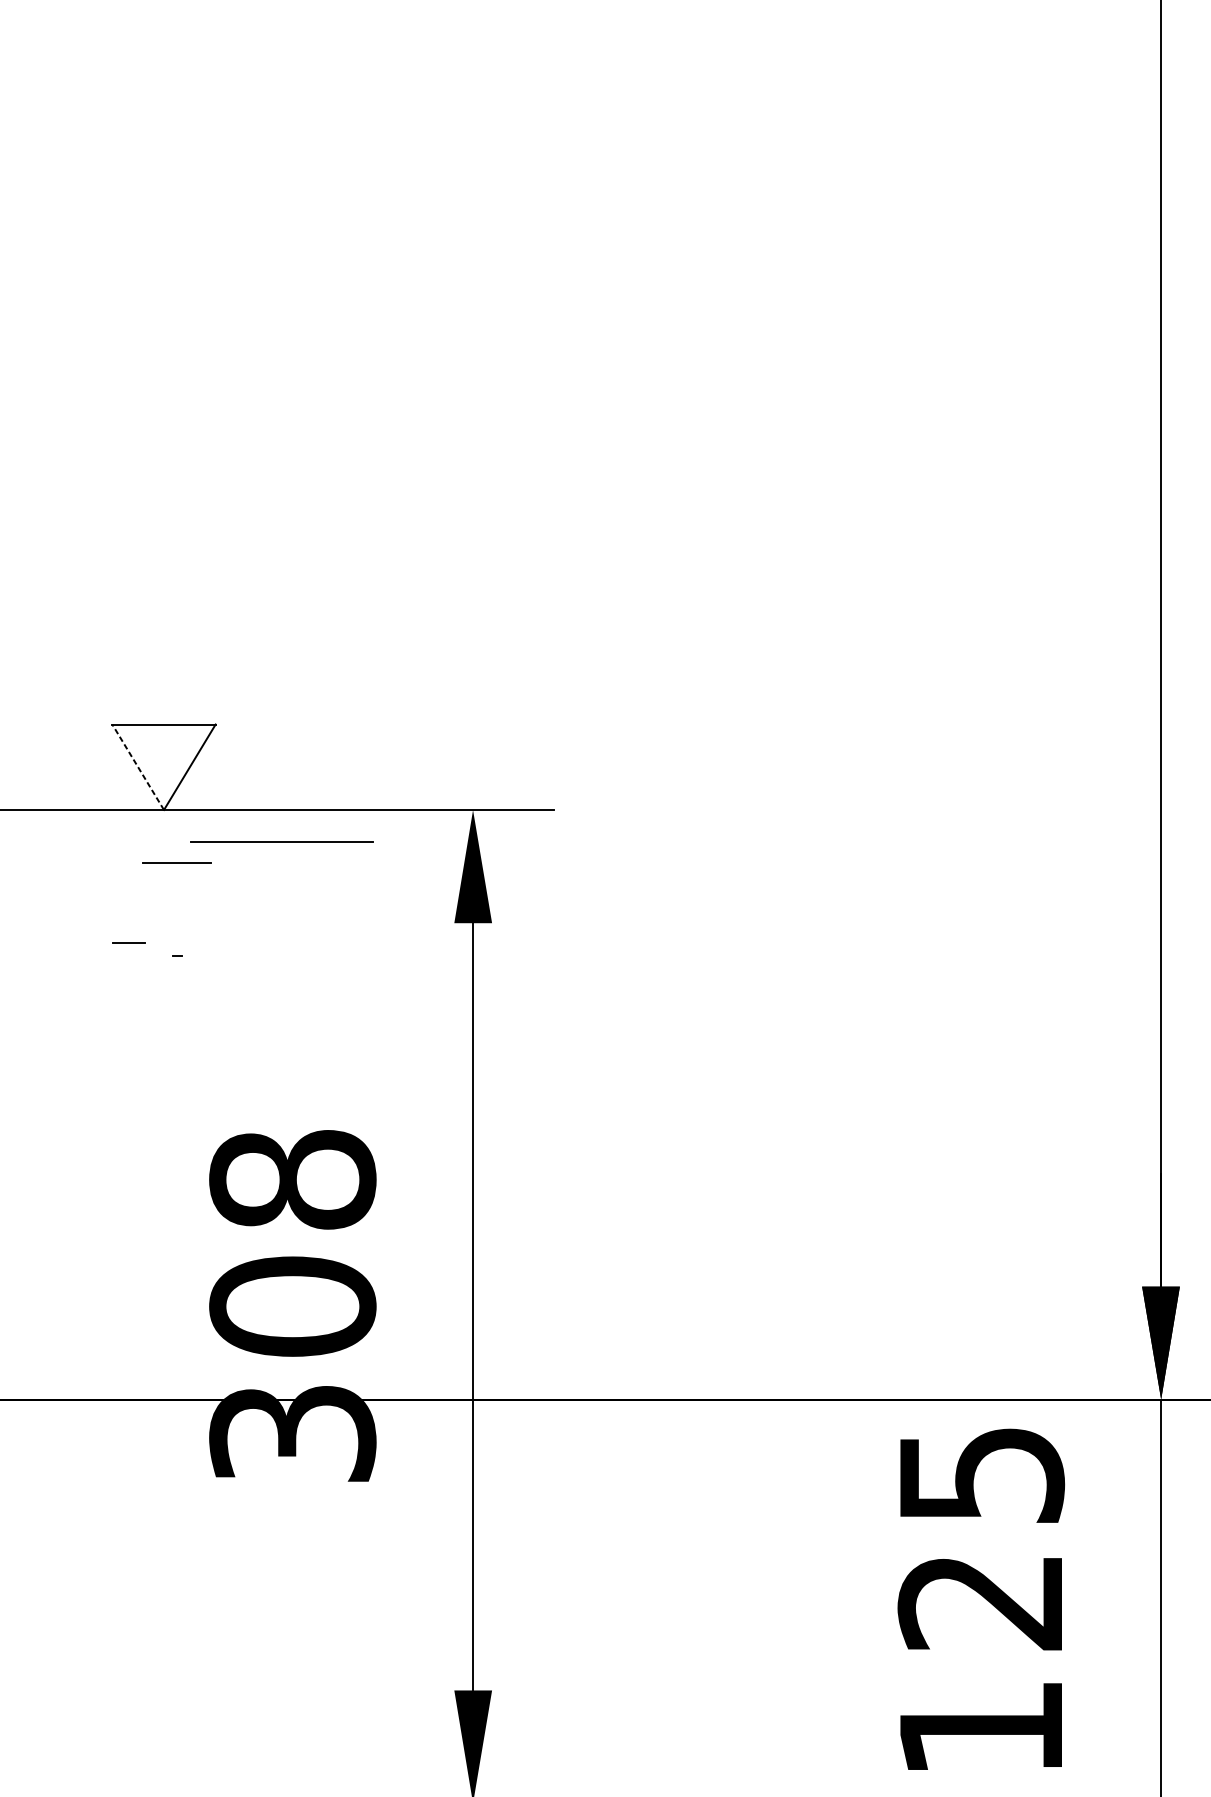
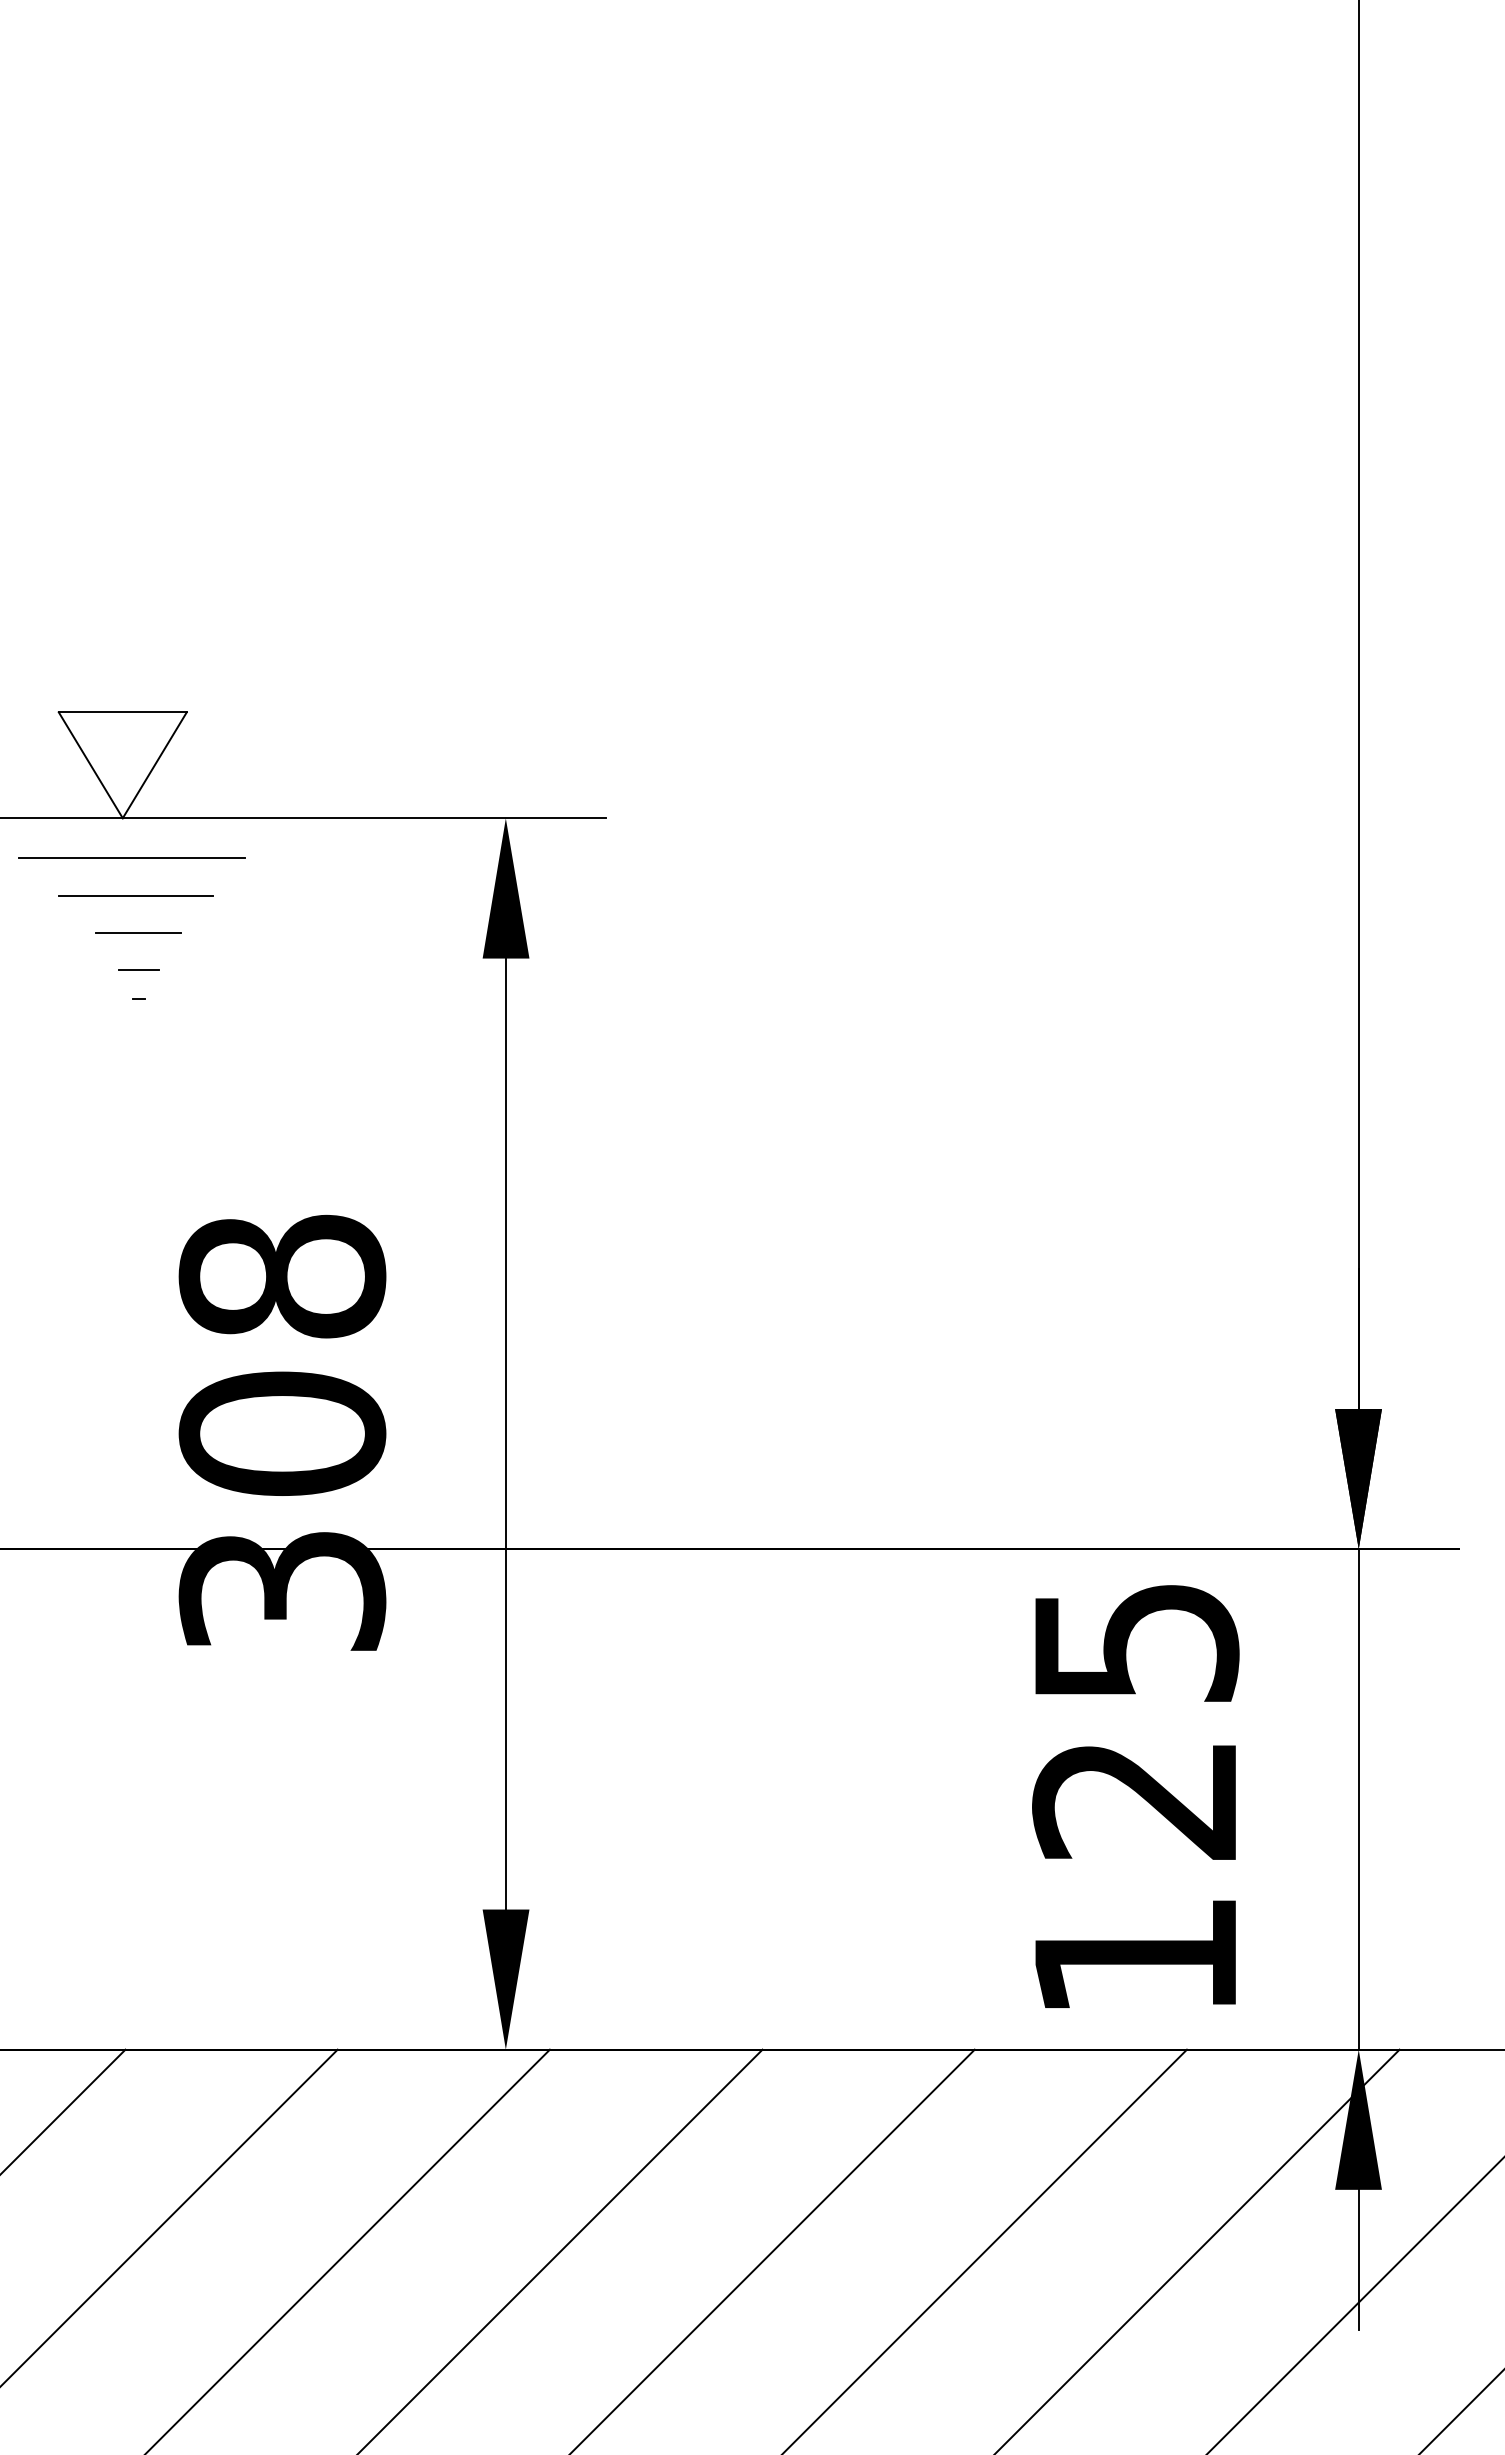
line: (137, 767) -> (90, 765), dashed -> solid
line: (281, 841) -> (131, 857), moved
line: (176, 862) -> (138, 932), moved
line: (174, 872) -> (135, 895), added
line: (129, 942) -> (138, 969), moved

